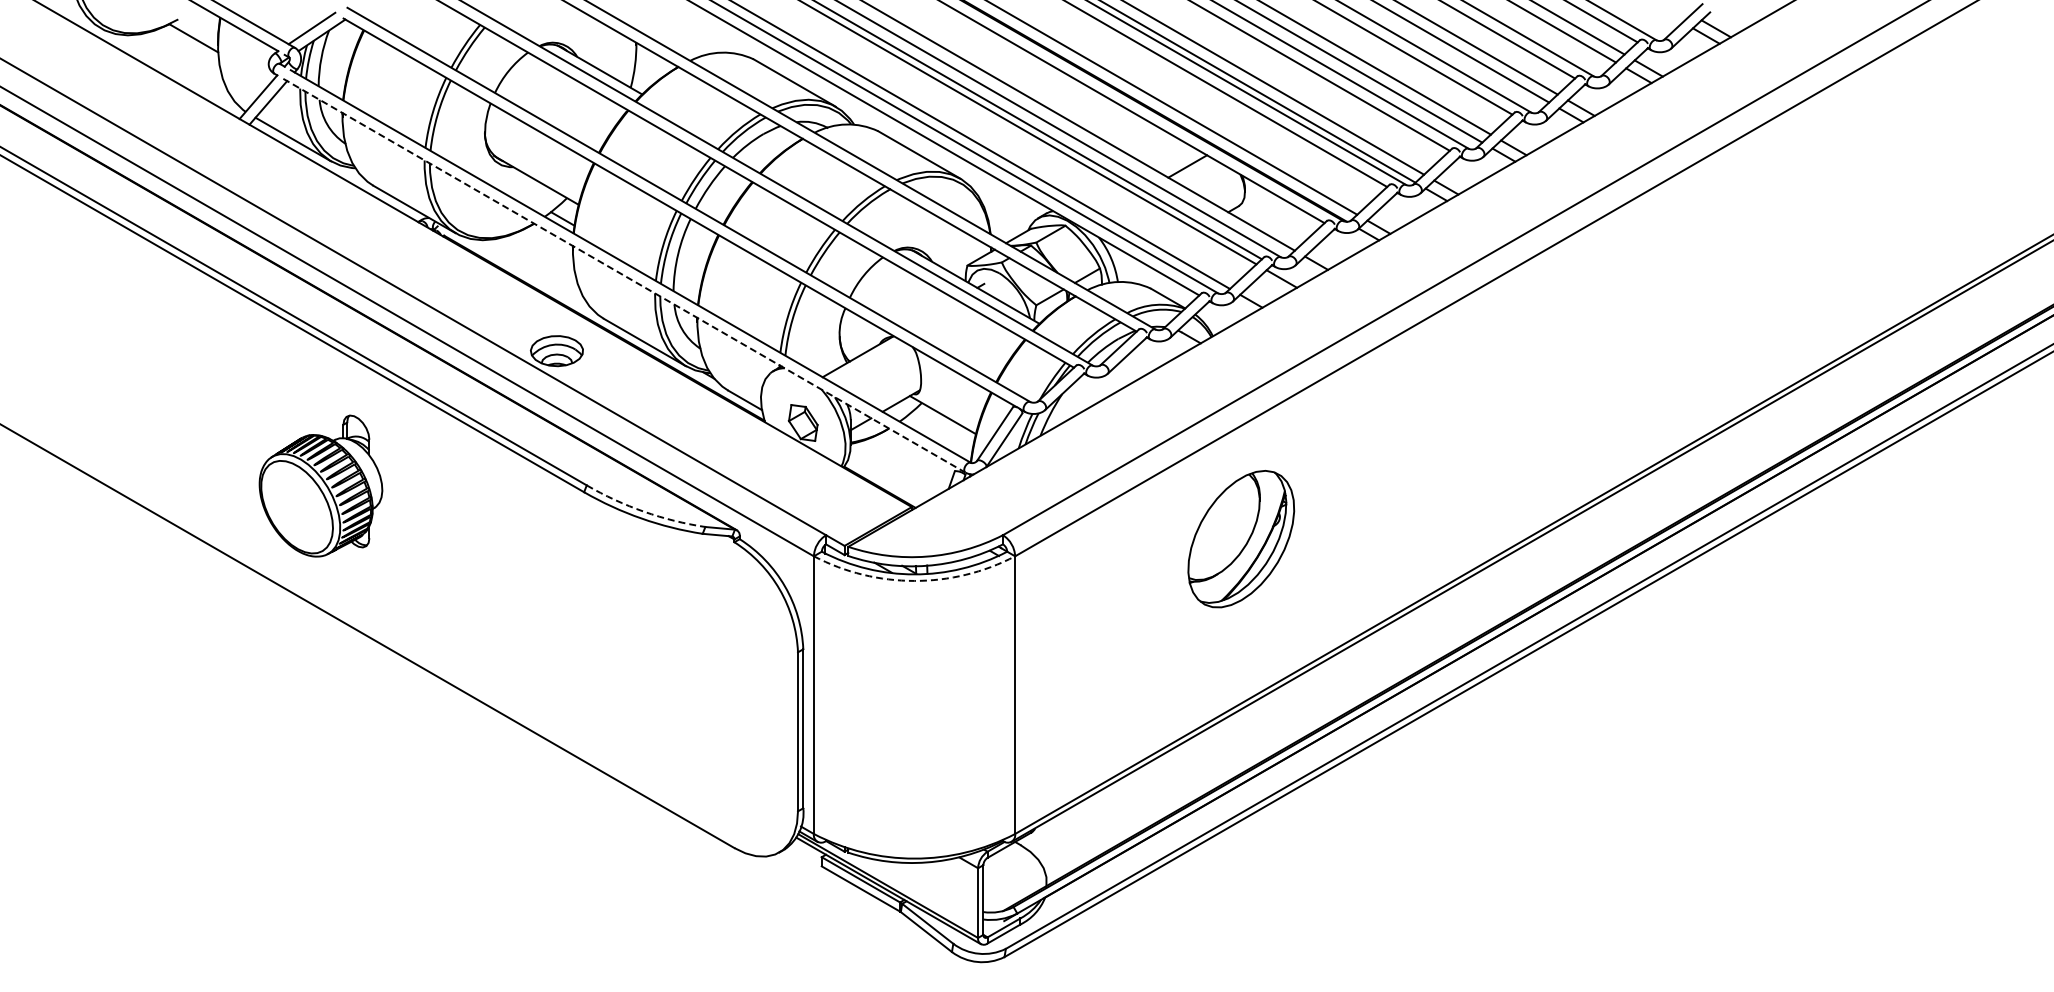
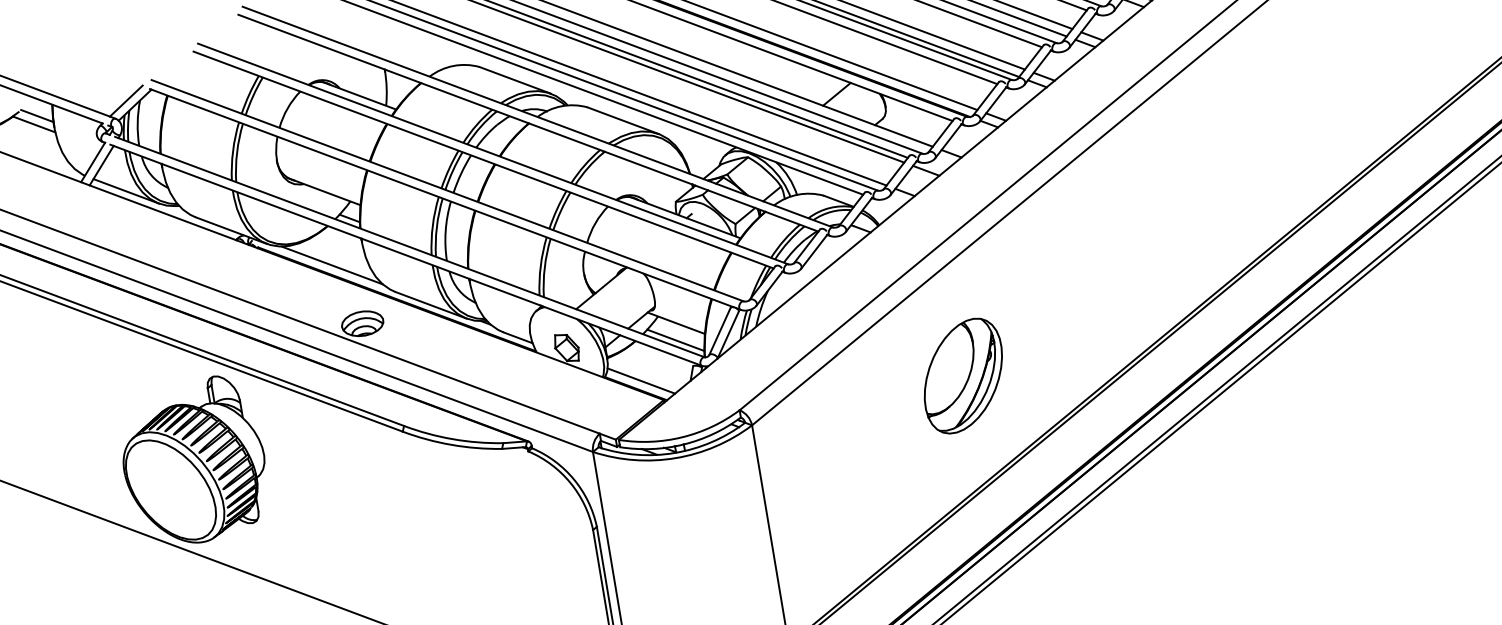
line: (199, 28) -> (37, 115), added
line: (531, 272) -> (332, 264), added
line: (624, 275) -> (406, 255), dashed -> solid
line: (938, 435) -> (675, 339), added
line: (887, 478) -> (640, 380), added
part: (320, 485) -> (193, 461), size x1.43
arc: (644, 511) -> (453, 438), dashed -> solid
part: (1241, 539) -> (963, 376), moved
arc: (914, 580) -> (675, 457), dashed -> solid

